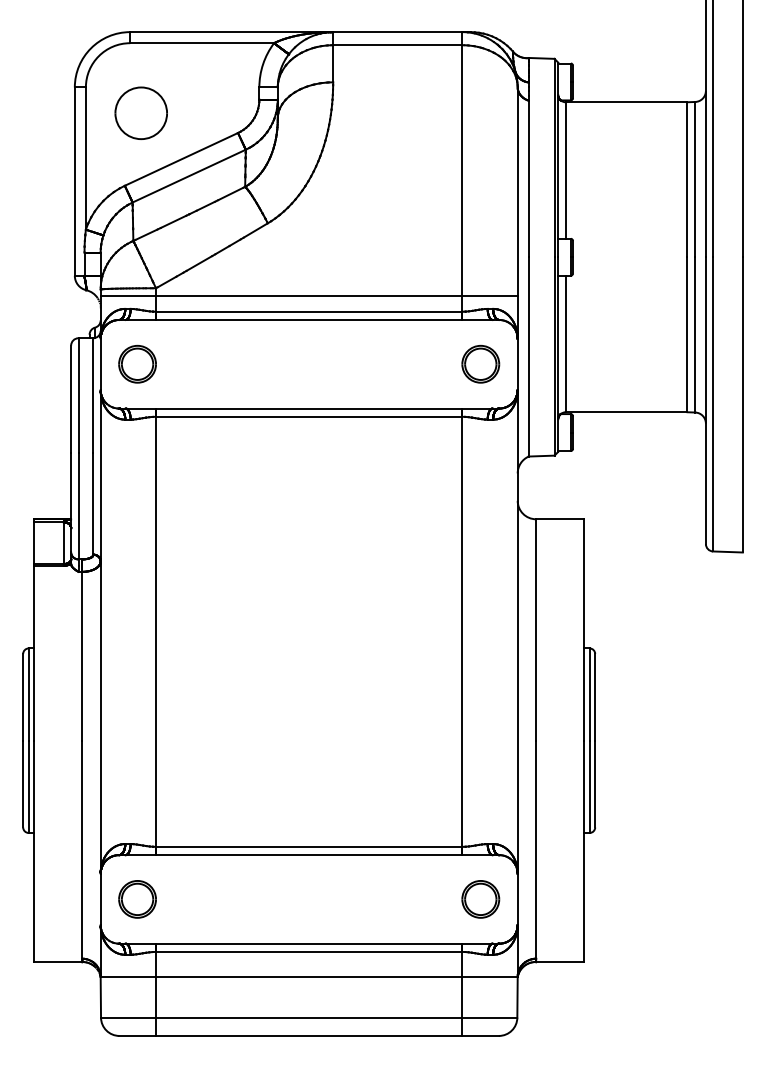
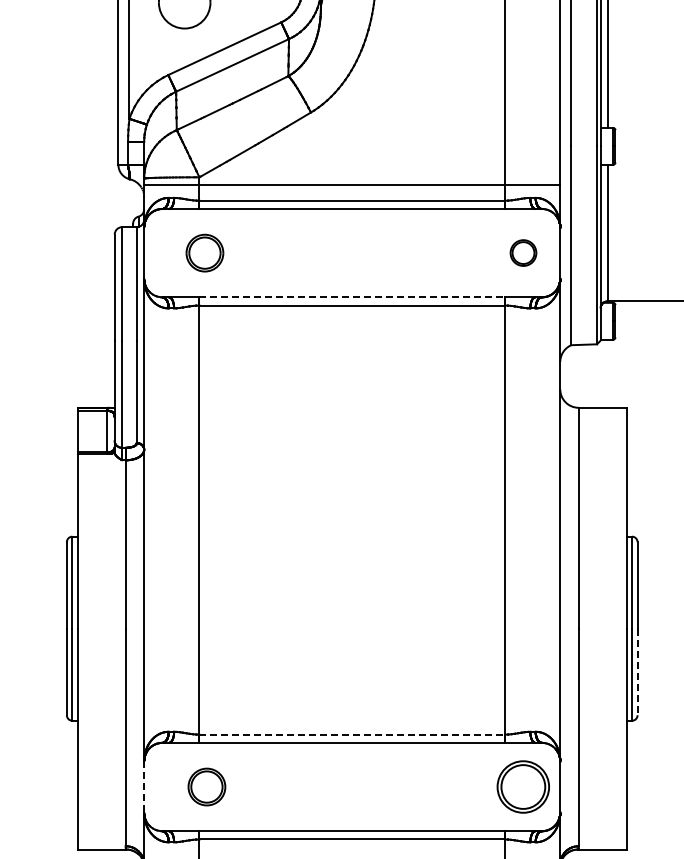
part: (137, 363) -> (204, 252), moved
part: (480, 363) -> (523, 252), size x0.7
line: (309, 408) -> (352, 297), solid -> dashed
line: (595, 784) -> (637, 672), solid -> dashed
line: (309, 846) -> (352, 734), solid -> dashed
line: (100, 899) -> (144, 787), solid -> dashed
part: (137, 899) -> (206, 787), moved
part: (480, 899) -> (523, 787), size x1.4

